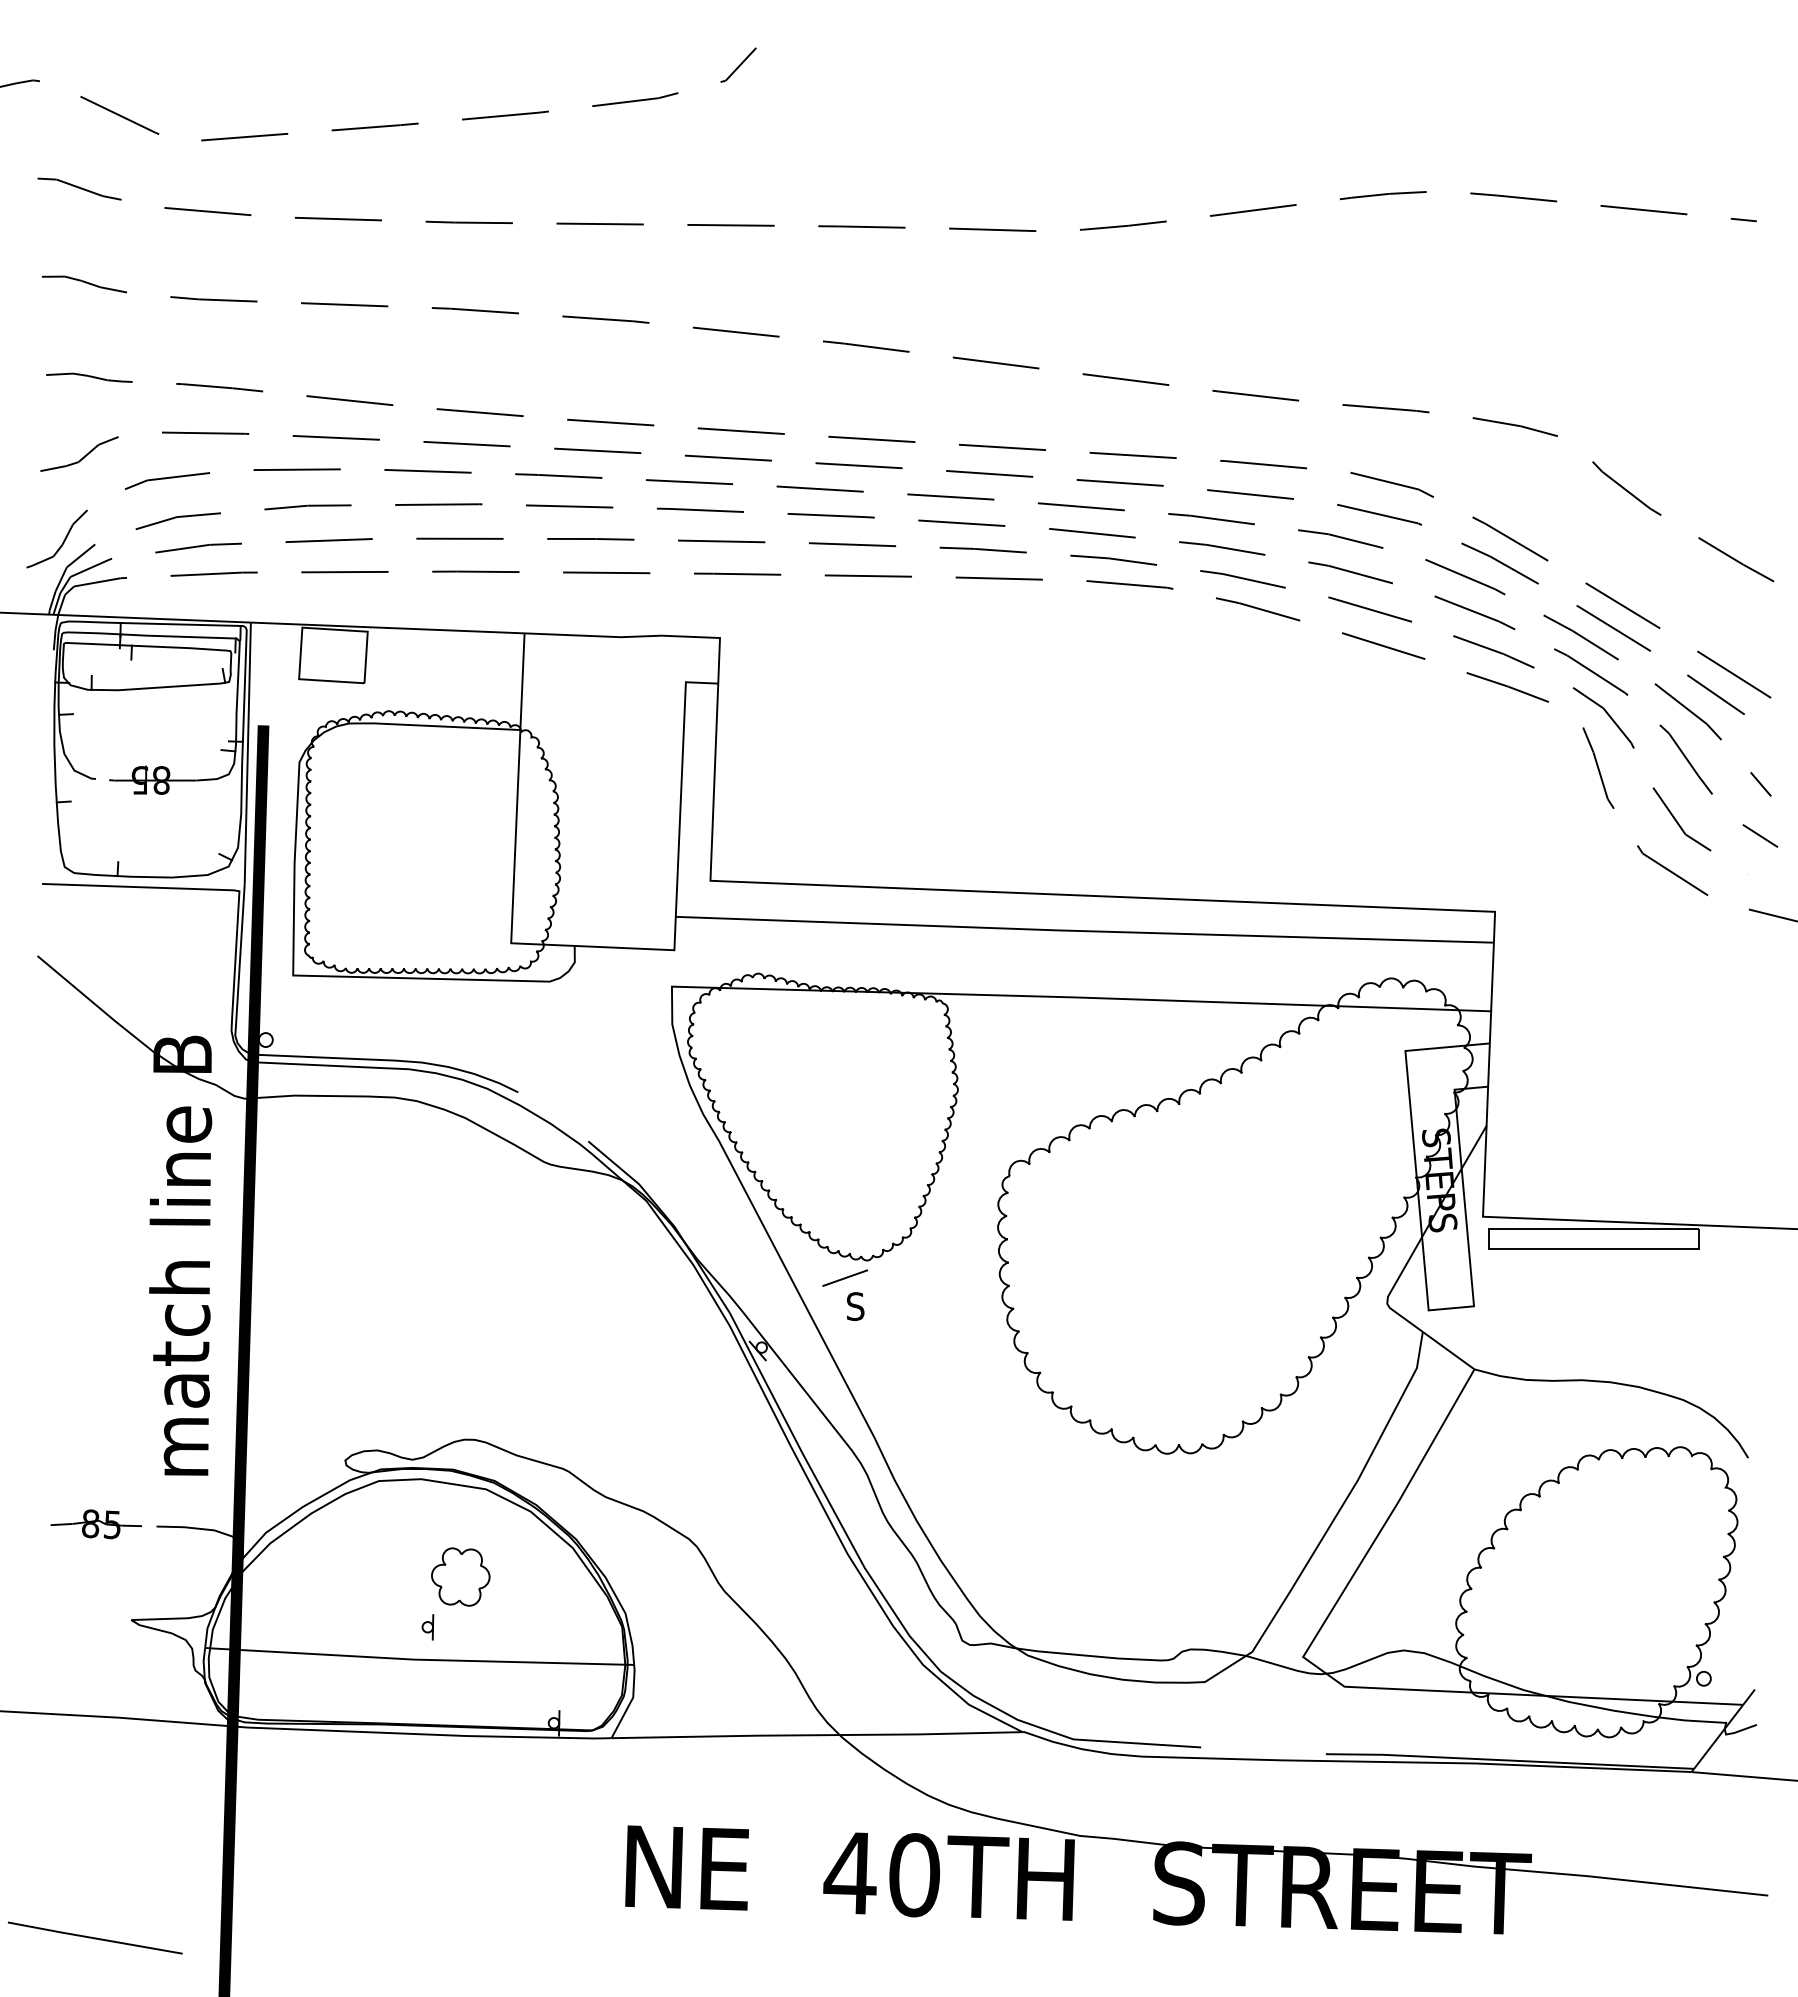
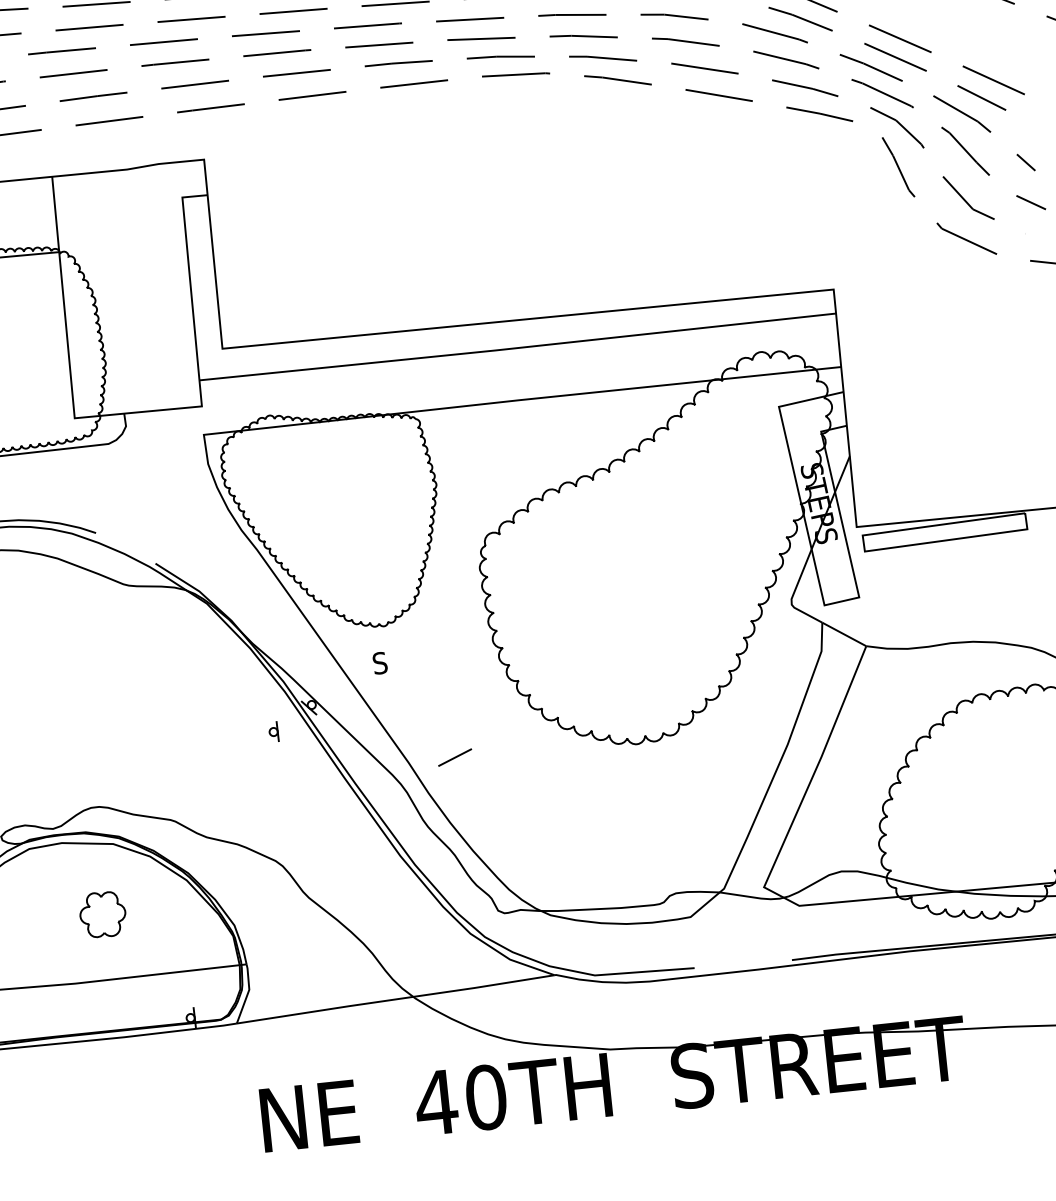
line: (844, 1277) -> (454, 757), moved
part: (427, 1627) -> (273, 732), moved

